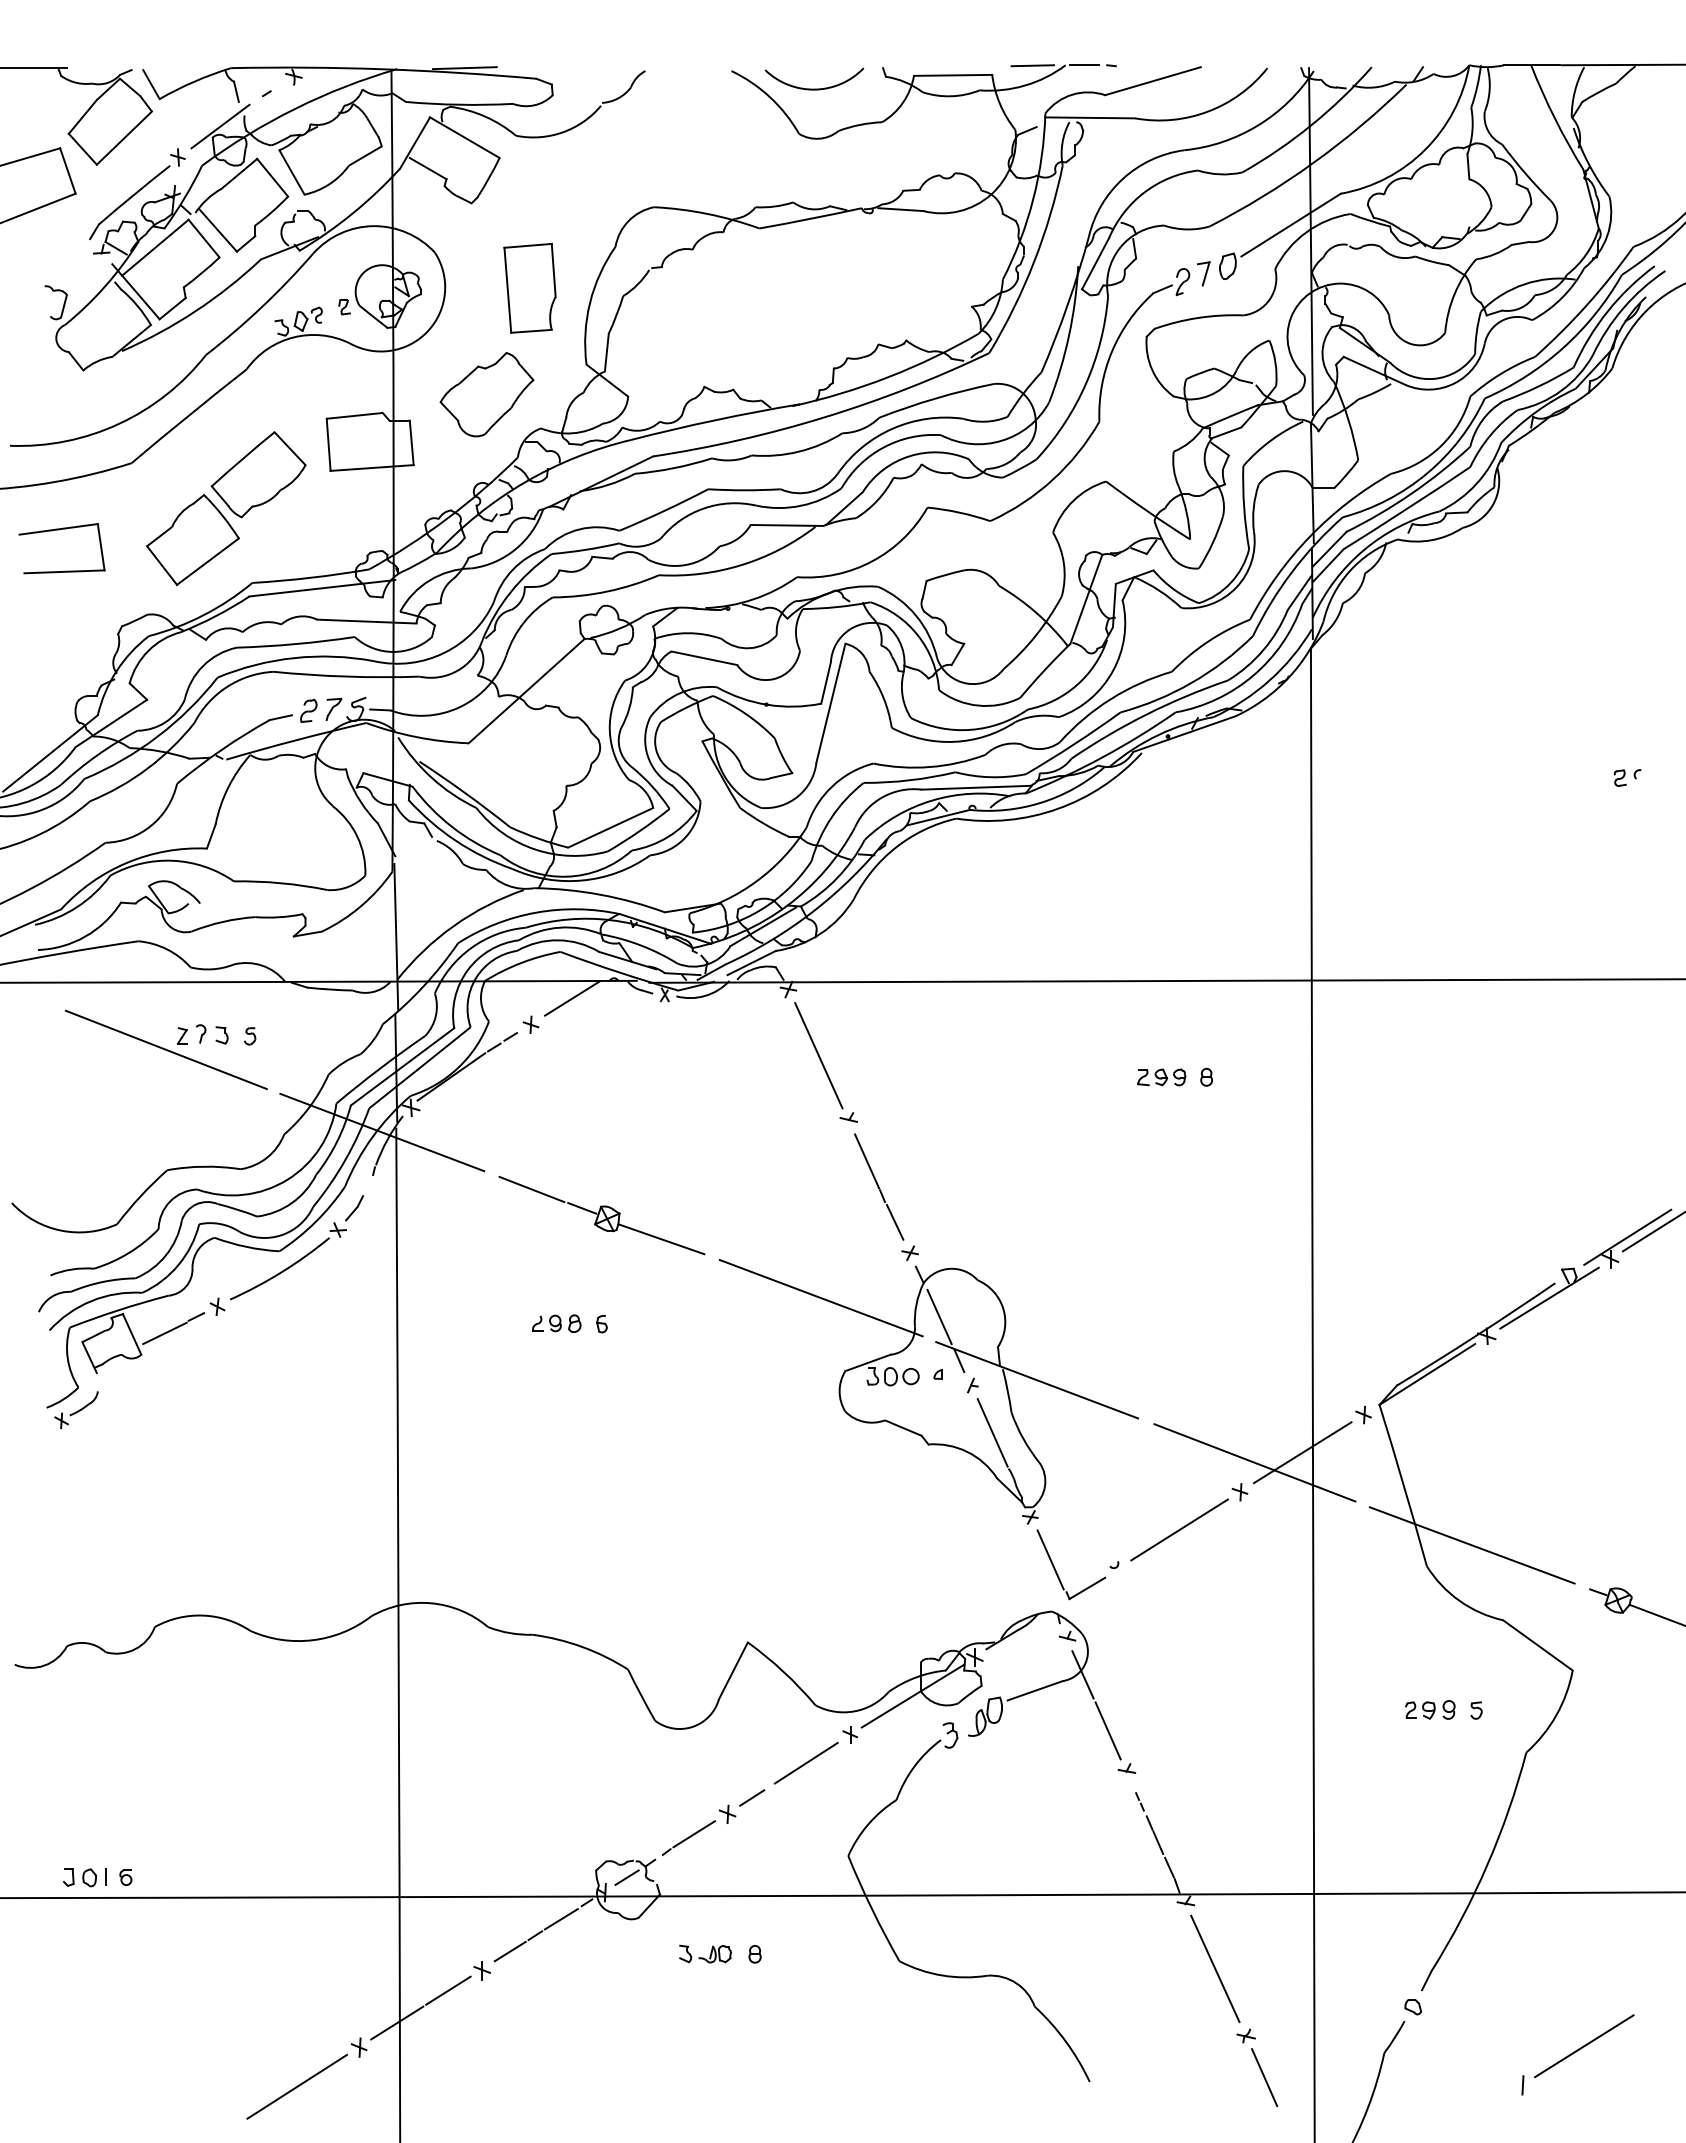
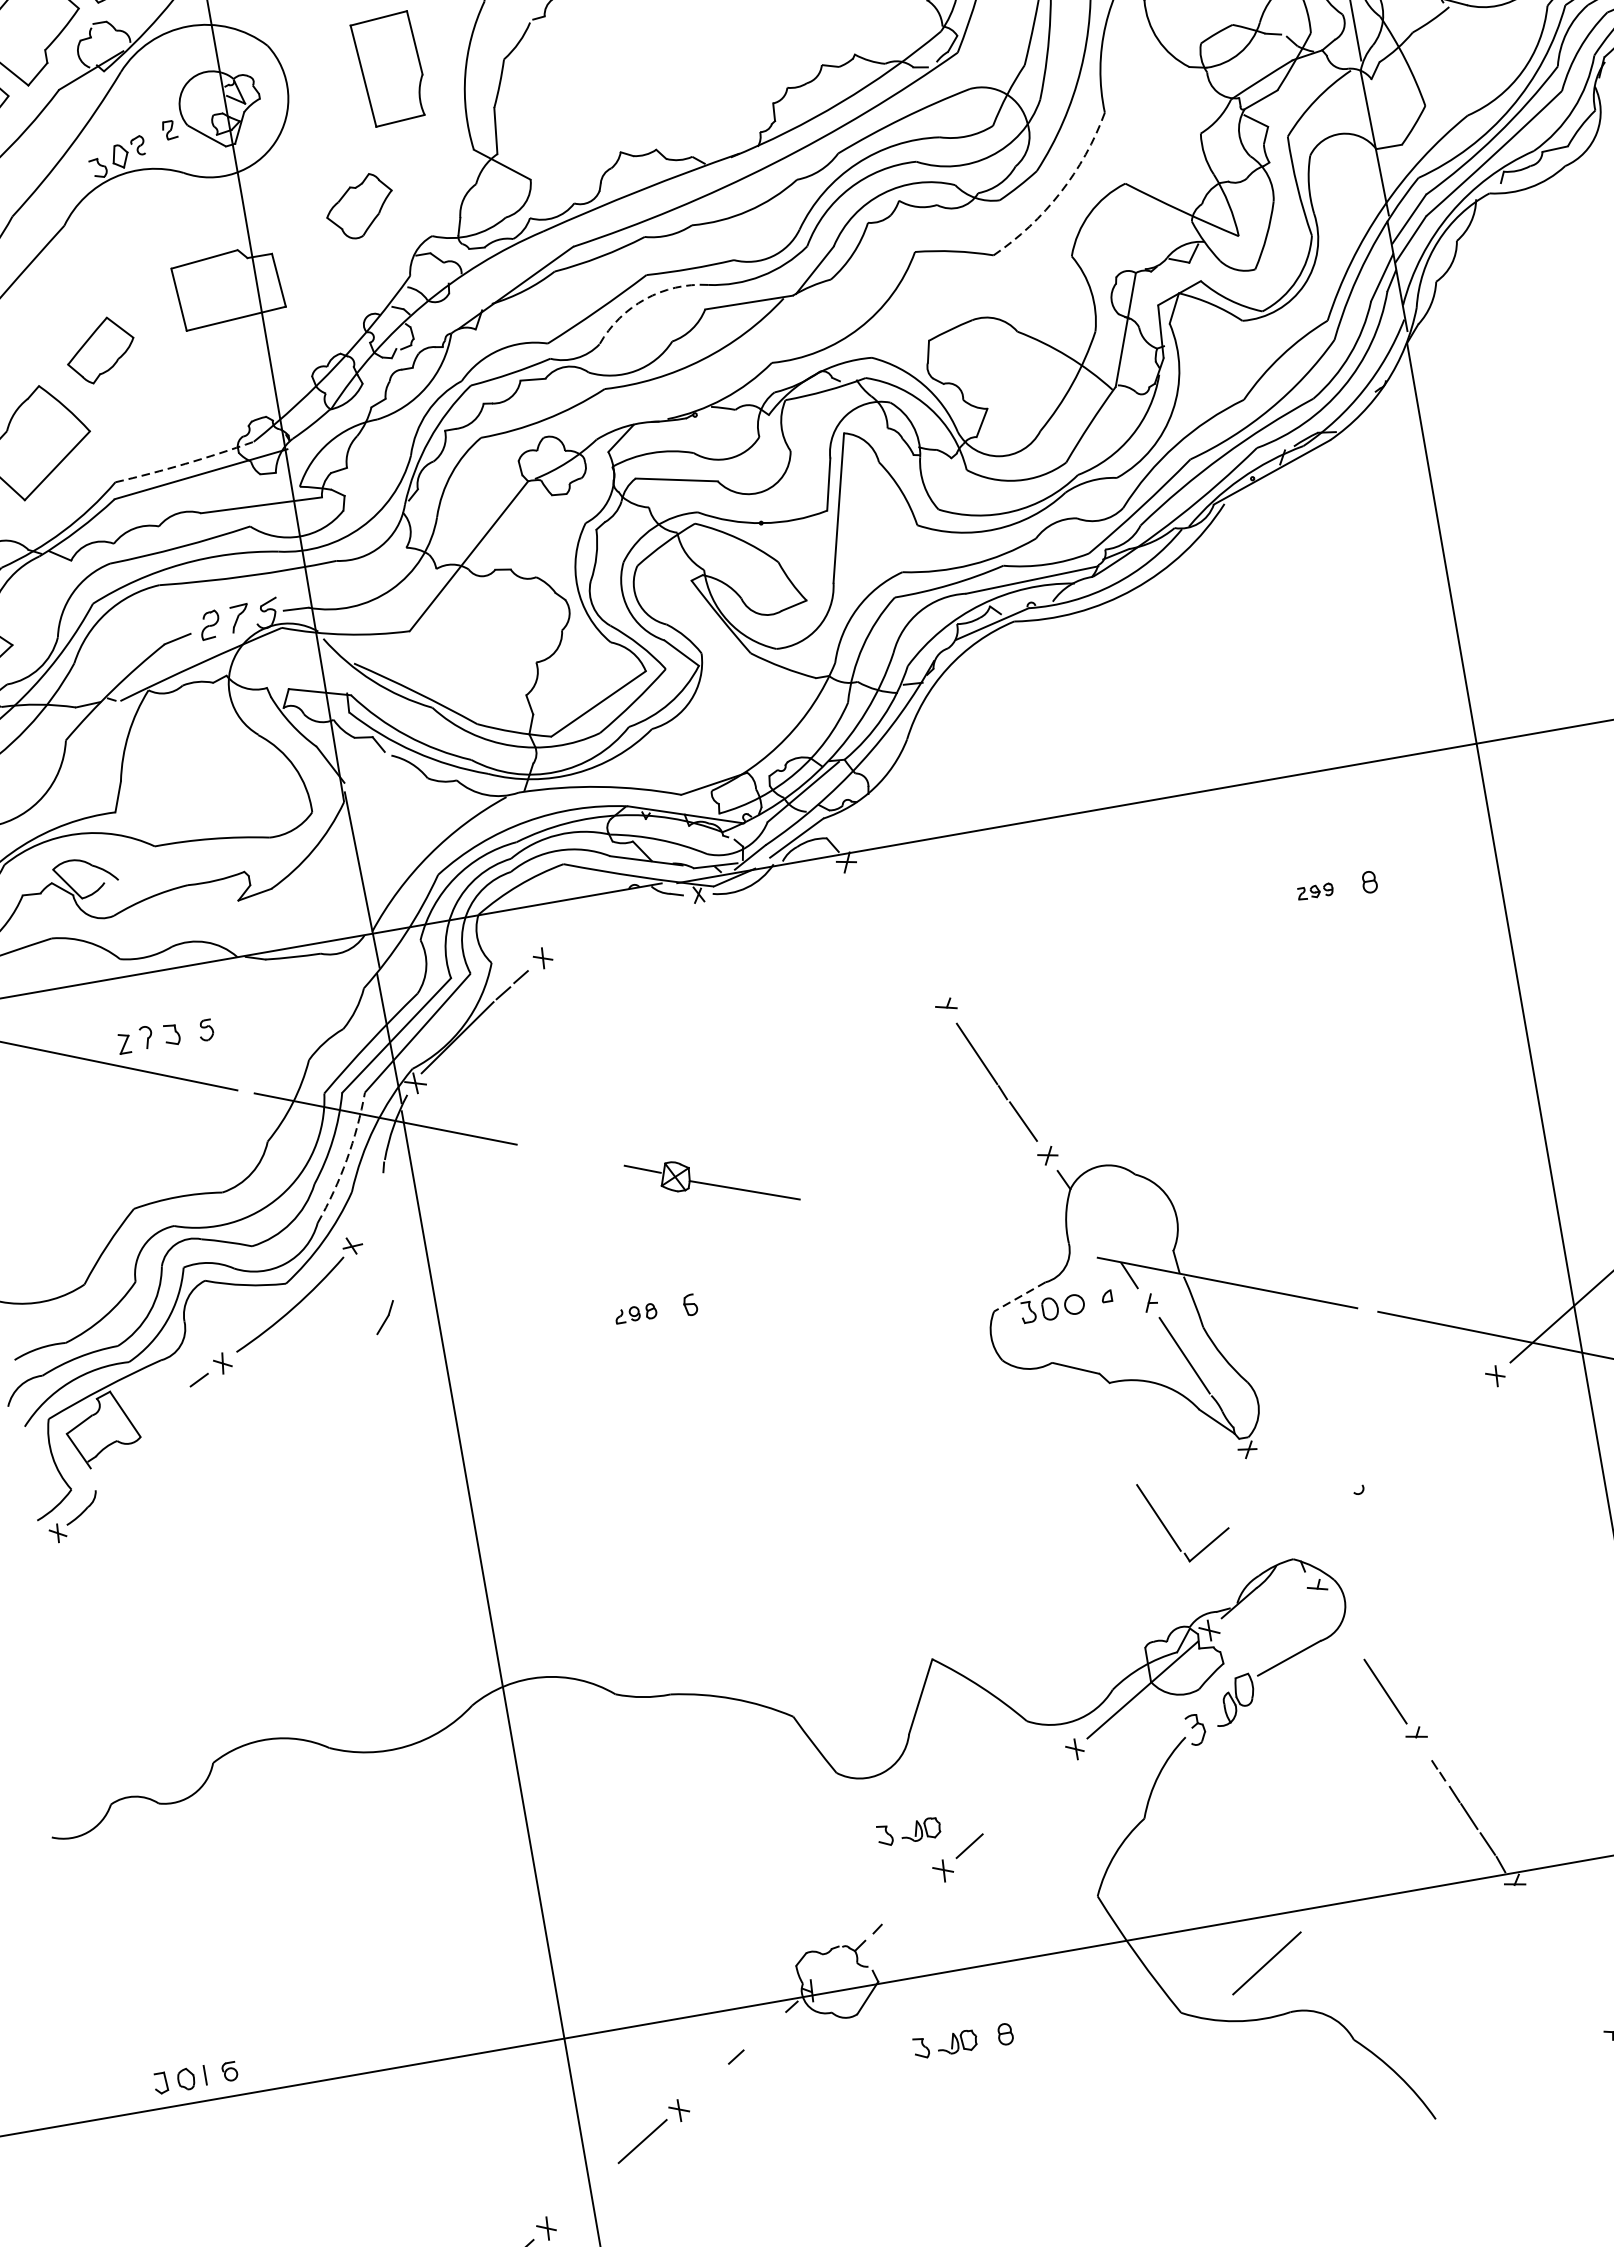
part: (486, 394) -> (359, 206), size x0.6
part: (258, 474) -> (100, 350), size x0.6
arc: (1052, 479) -> (1060, 192), solid -> dashed
arc: (704, 508) -> (645, 299), solid -> dashed
arc: (310, 577) -> (184, 463), solid -> dashed
line: (572, 998) -> (587, 917), removed
line: (818, 1055) -> (896, 936), removed
part: (1161, 1077) -> (1315, 891), size x0.6
arc: (345, 1160) -> (347, 1160), solid -> dashed
line: (531, 1189) -> (577, 1157), removed
part: (354, 1208) -> (385, 1317), moved
line: (820, 1298) -> (949, 1228), removed
line: (939, 1316) -> (1096, 1226), removed
part: (556, 1323) -> (635, 1313), size x0.7
line: (164, 1333) -> (164, 1406), removed
line: (867, 1363) -> (1019, 1297), solid -> dashed
line: (1179, 1529) -> (1430, 1433), removed
part: (1057, 1572) -> (1169, 1531), moved
line: (1082, 1674) -> (1342, 1628), removed
line: (805, 1762) -> (1265, 1962), moved
part: (705, 1777) -> (909, 1831), added
line: (694, 1834) -> (907, 1902), removed
line: (626, 1877) -> (834, 1968), removed
line: (561, 1919) -> (764, 2032), removed
line: (509, 1951) -> (708, 2081), removed
line: (1215, 1968) -> (1564, 1956), removed
line: (397, 2022) -> (587, 2190), removed

